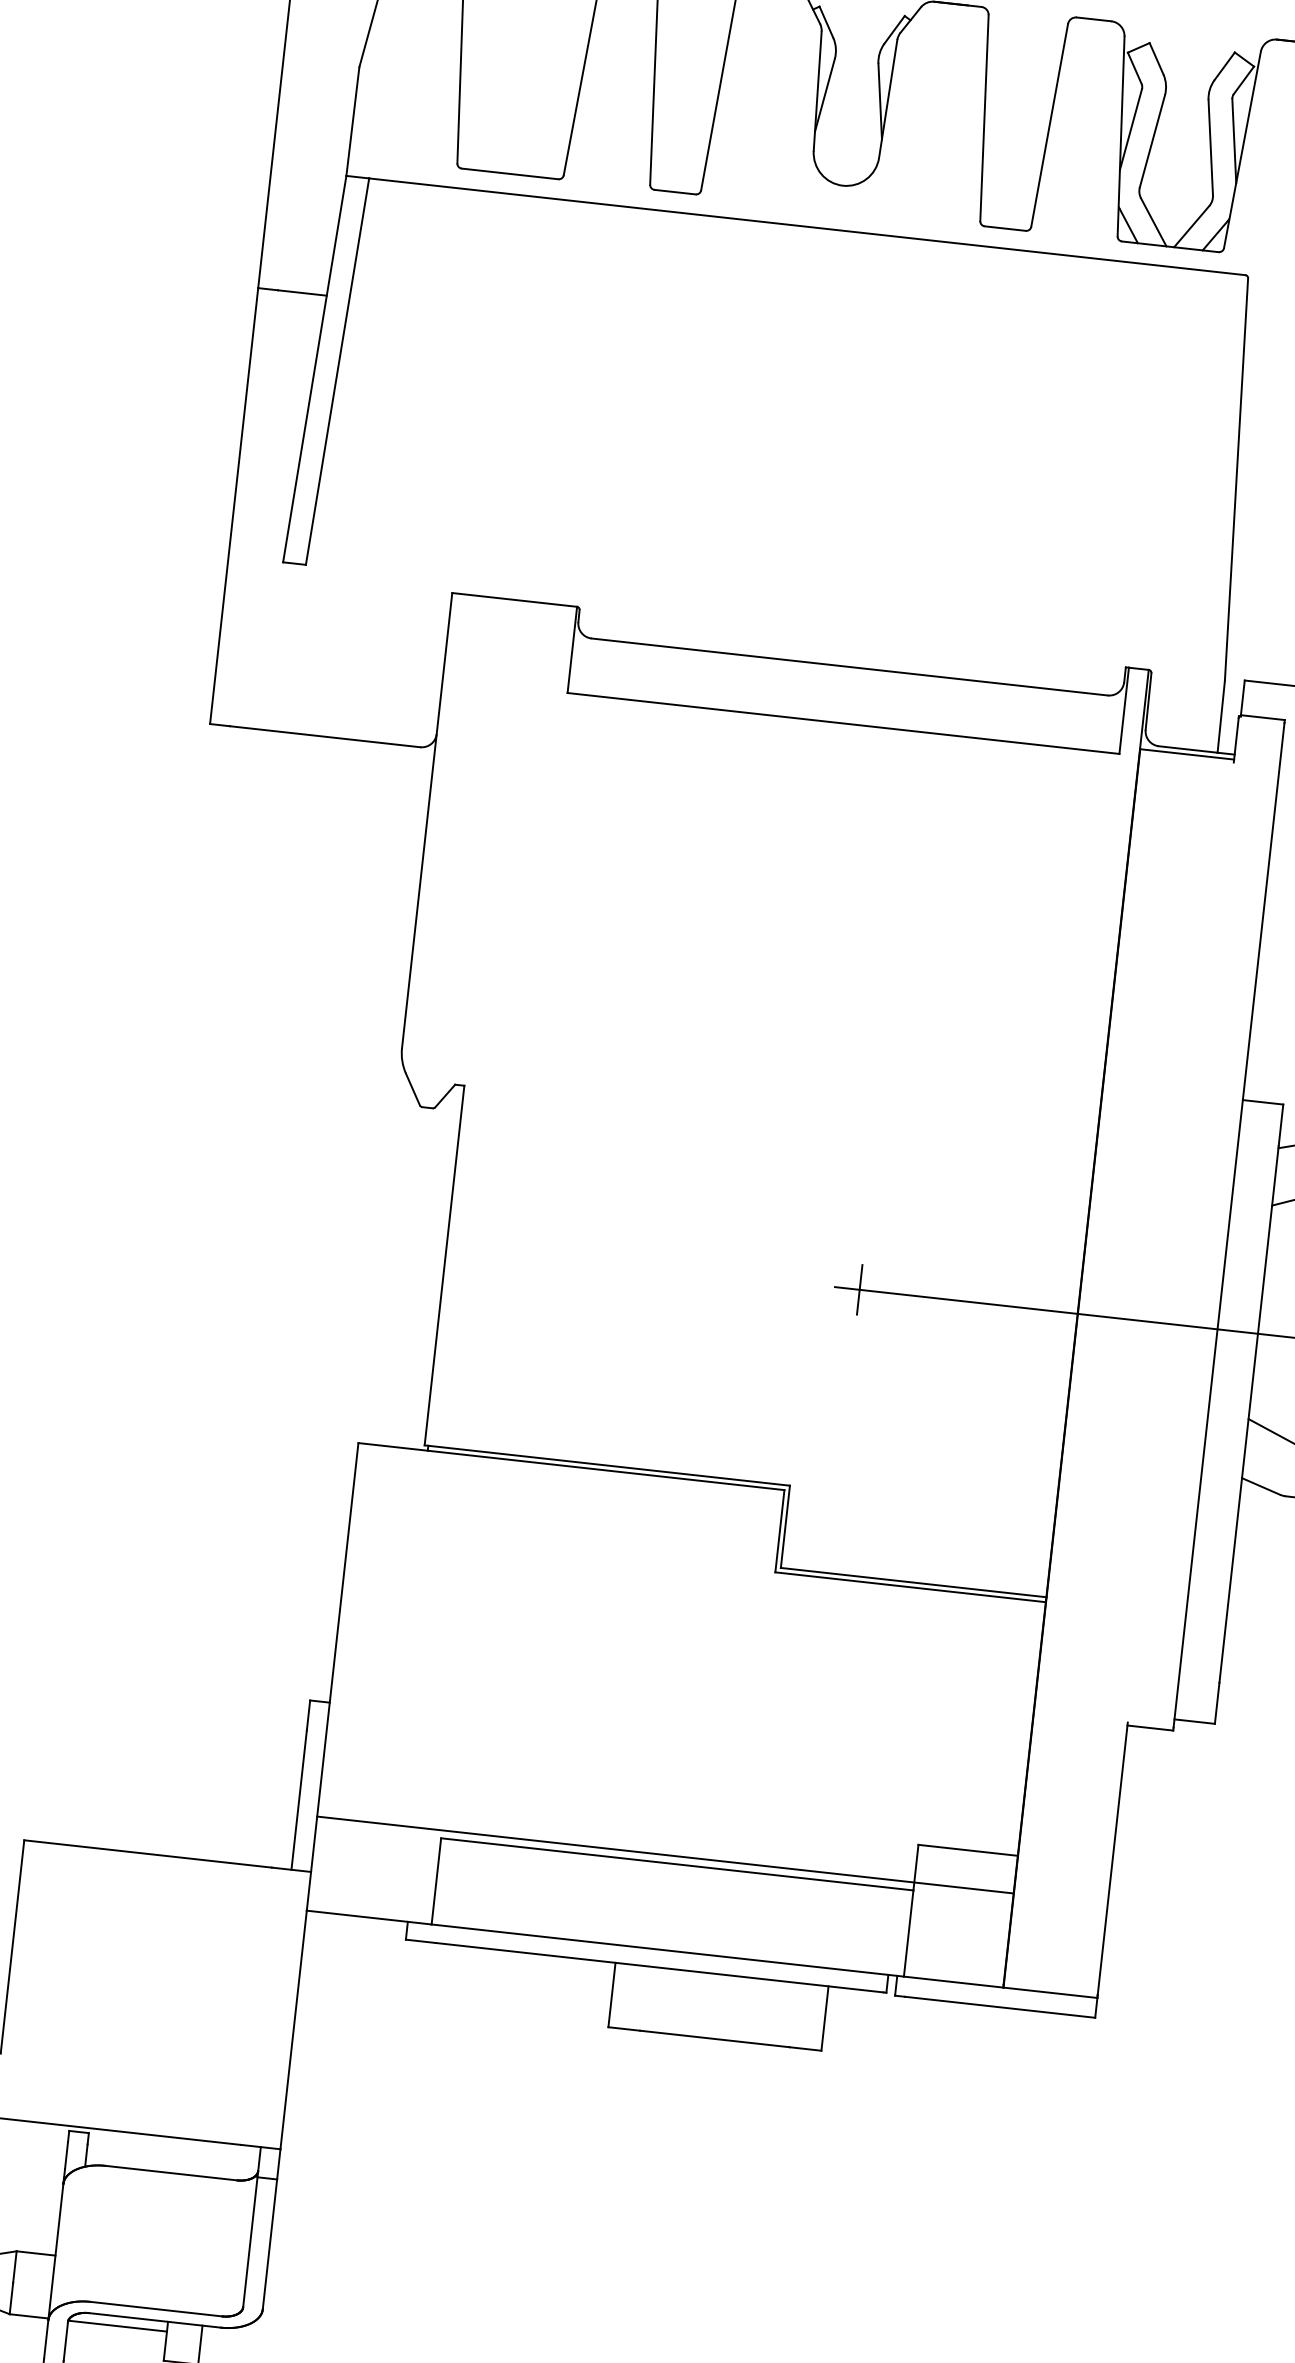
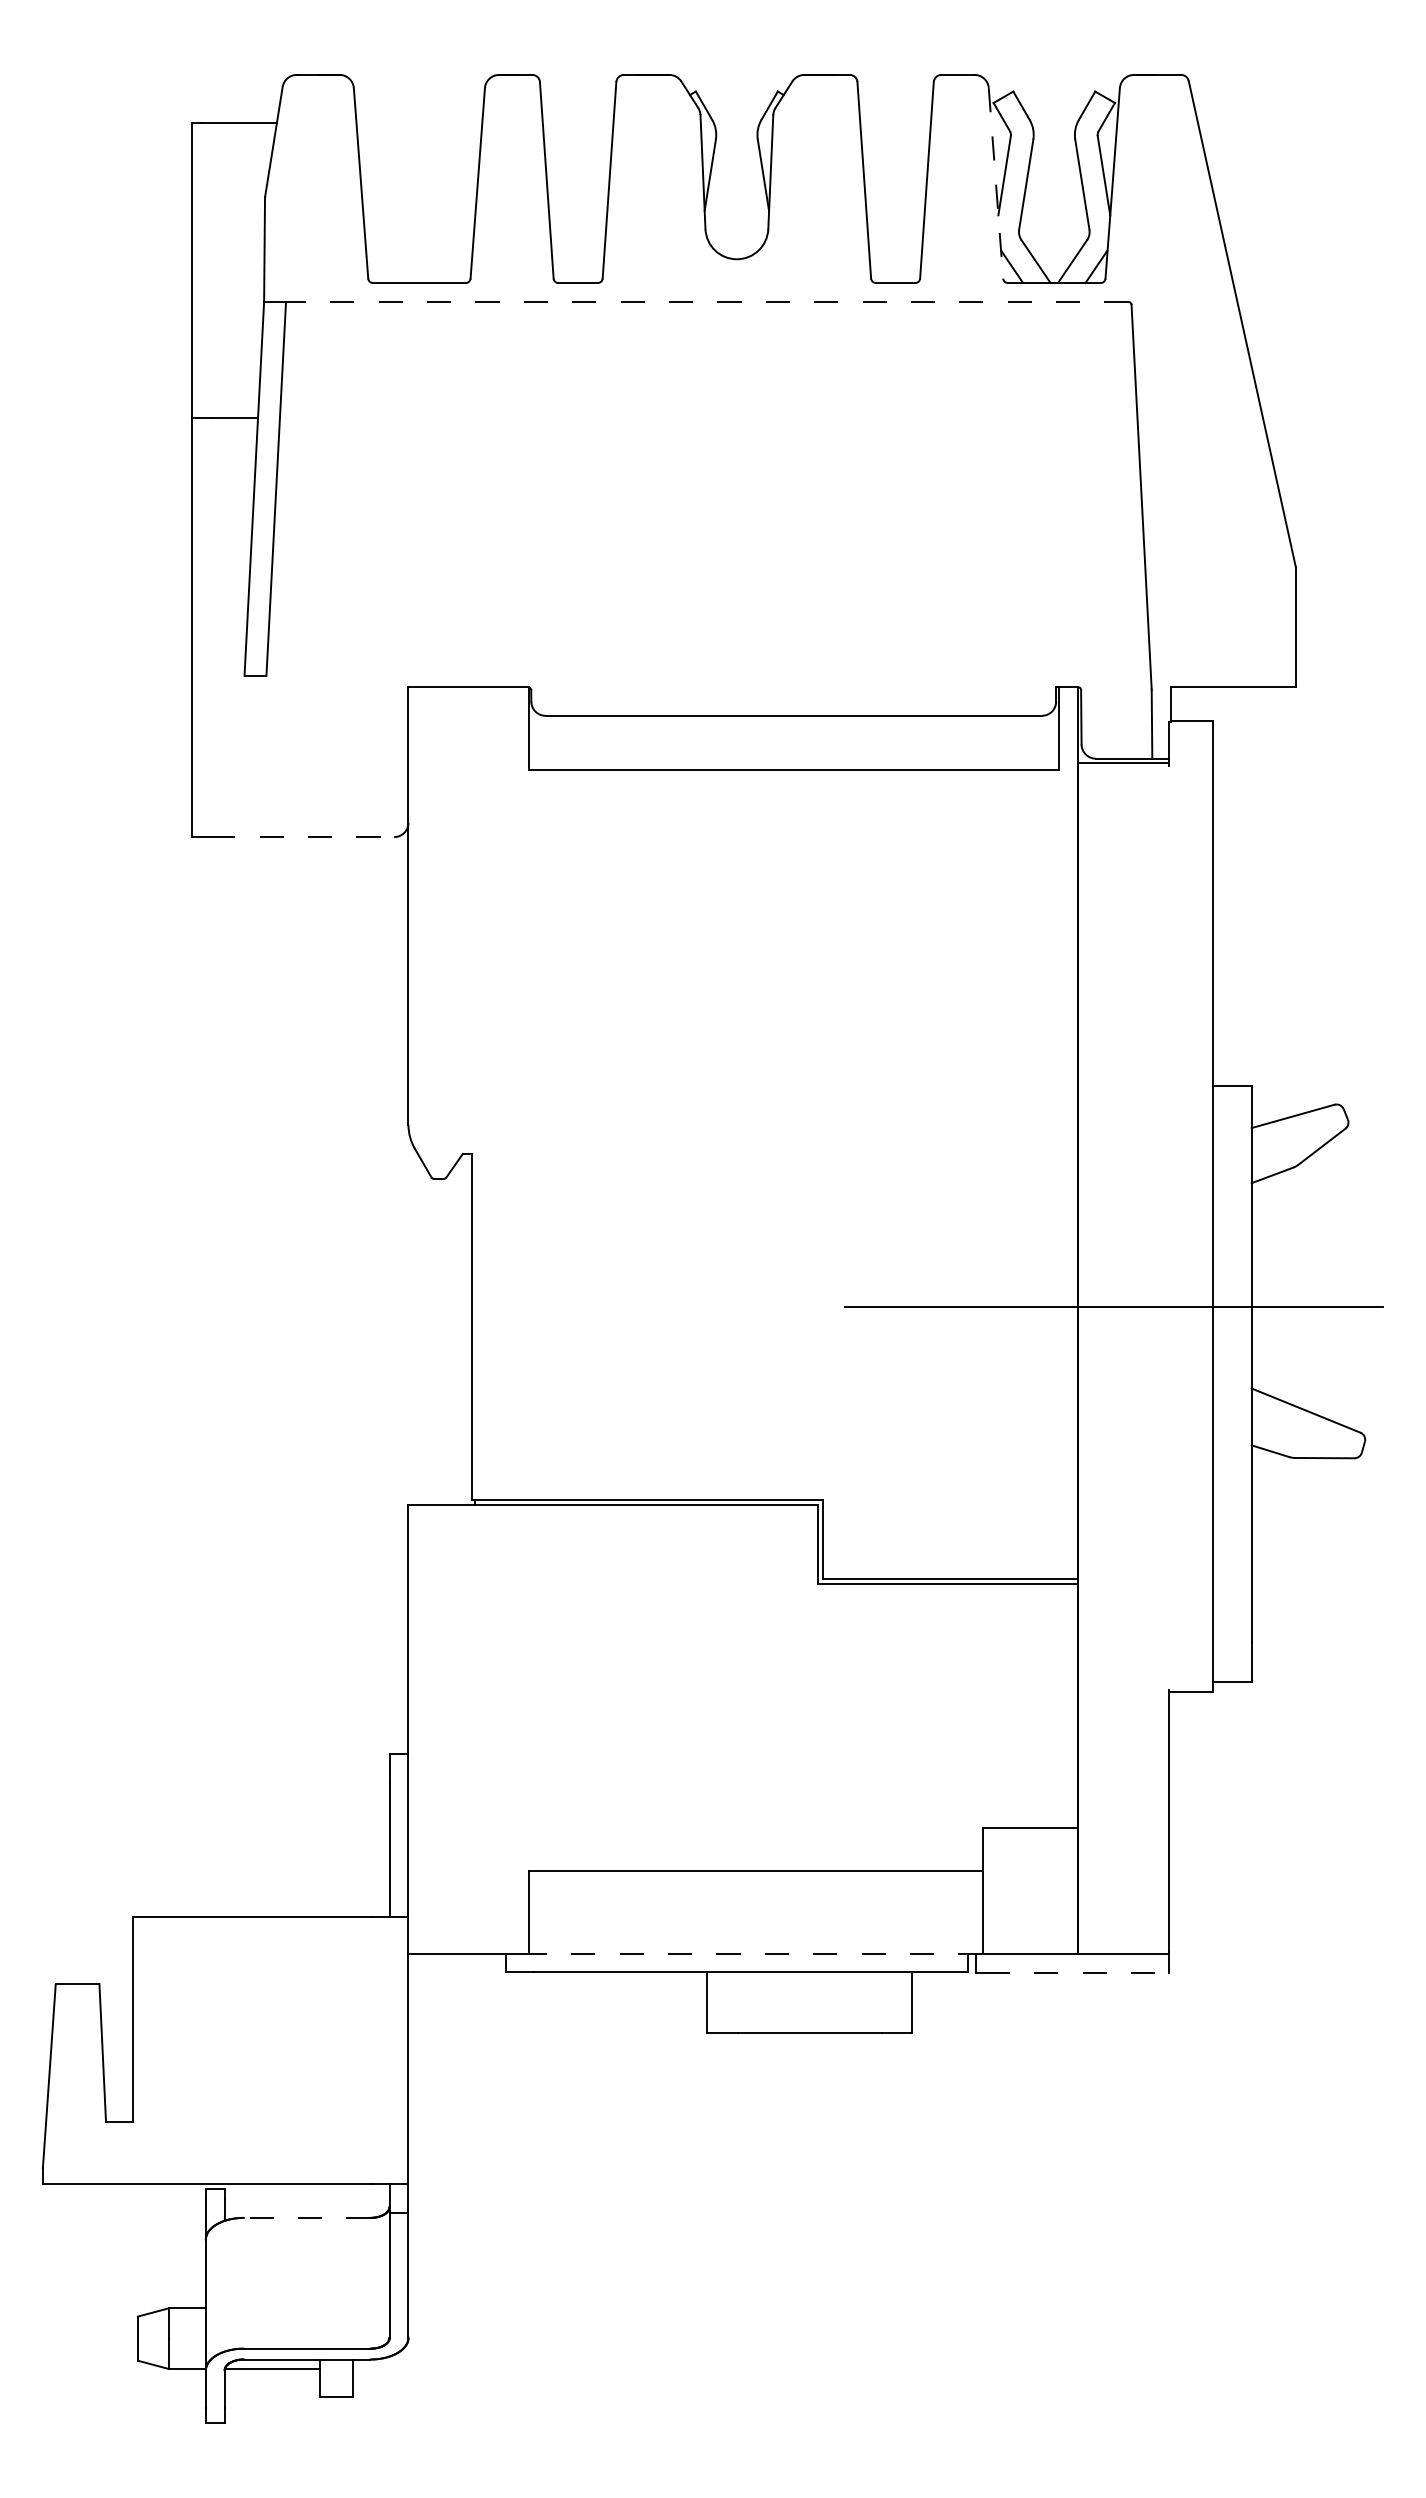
line: (1121, 136) -> (996, 183), solid -> dashed
line: (806, 227) -> (706, 302), solid -> dashed
line: (324, 737) -> (302, 837), solid -> dashed
line: (859, 1289) -> (868, 1306), removed
line: (665, 1854) -> (743, 1863), removed
line: (667, 1950) -> (755, 1954), solid -> dashed
line: (1000, 2007) -> (1077, 1973), solid -> dashed
line: (170, 2172) -> (306, 2217), solid -> dashed

